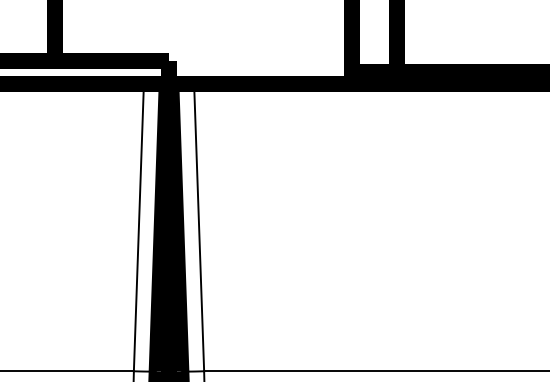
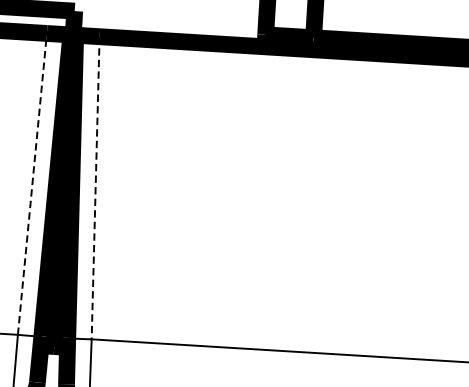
line: (138, 227) -> (31, 184), solid -> dashed
line: (199, 227) -> (96, 188), solid -> dashed

